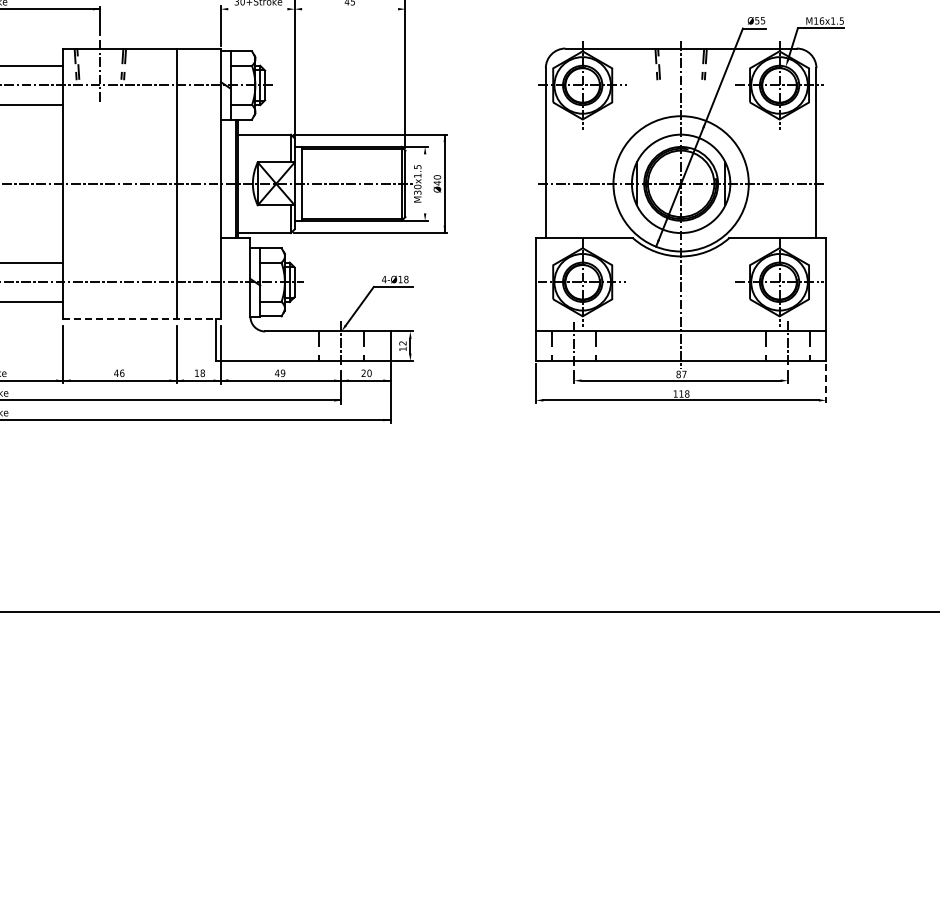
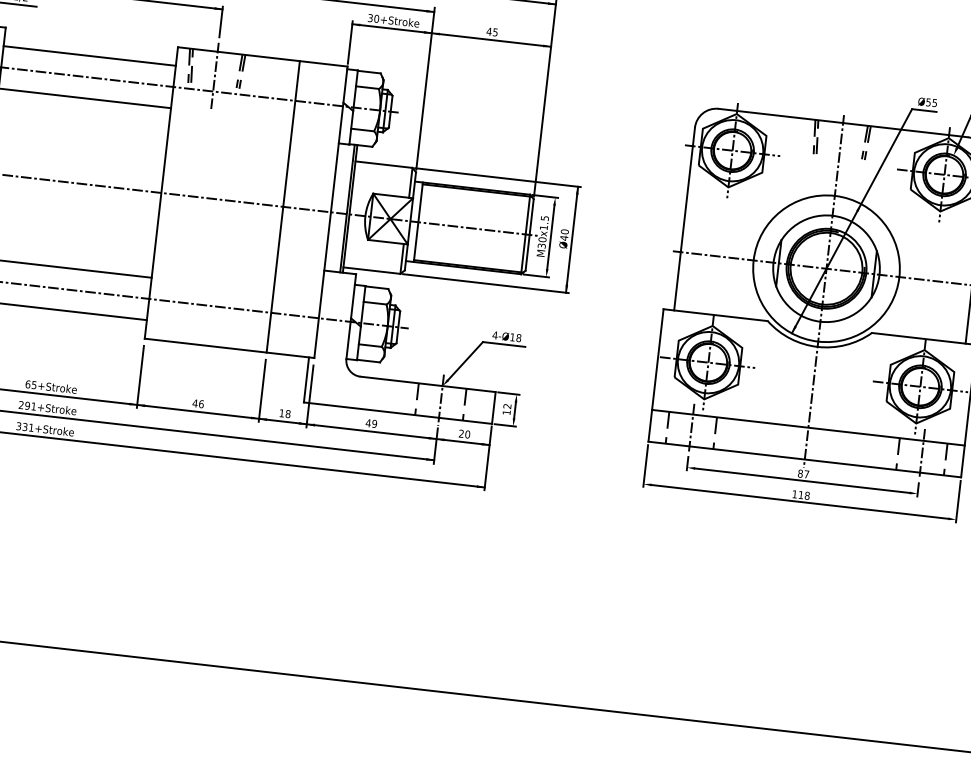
line: (312, 9) -> (450, 35), added
line: (425, 183) -> (551, 236), added
line: (142, 319) -> (229, 348), dashed -> solid
line: (826, 384) -> (958, 502), dashed -> solid

